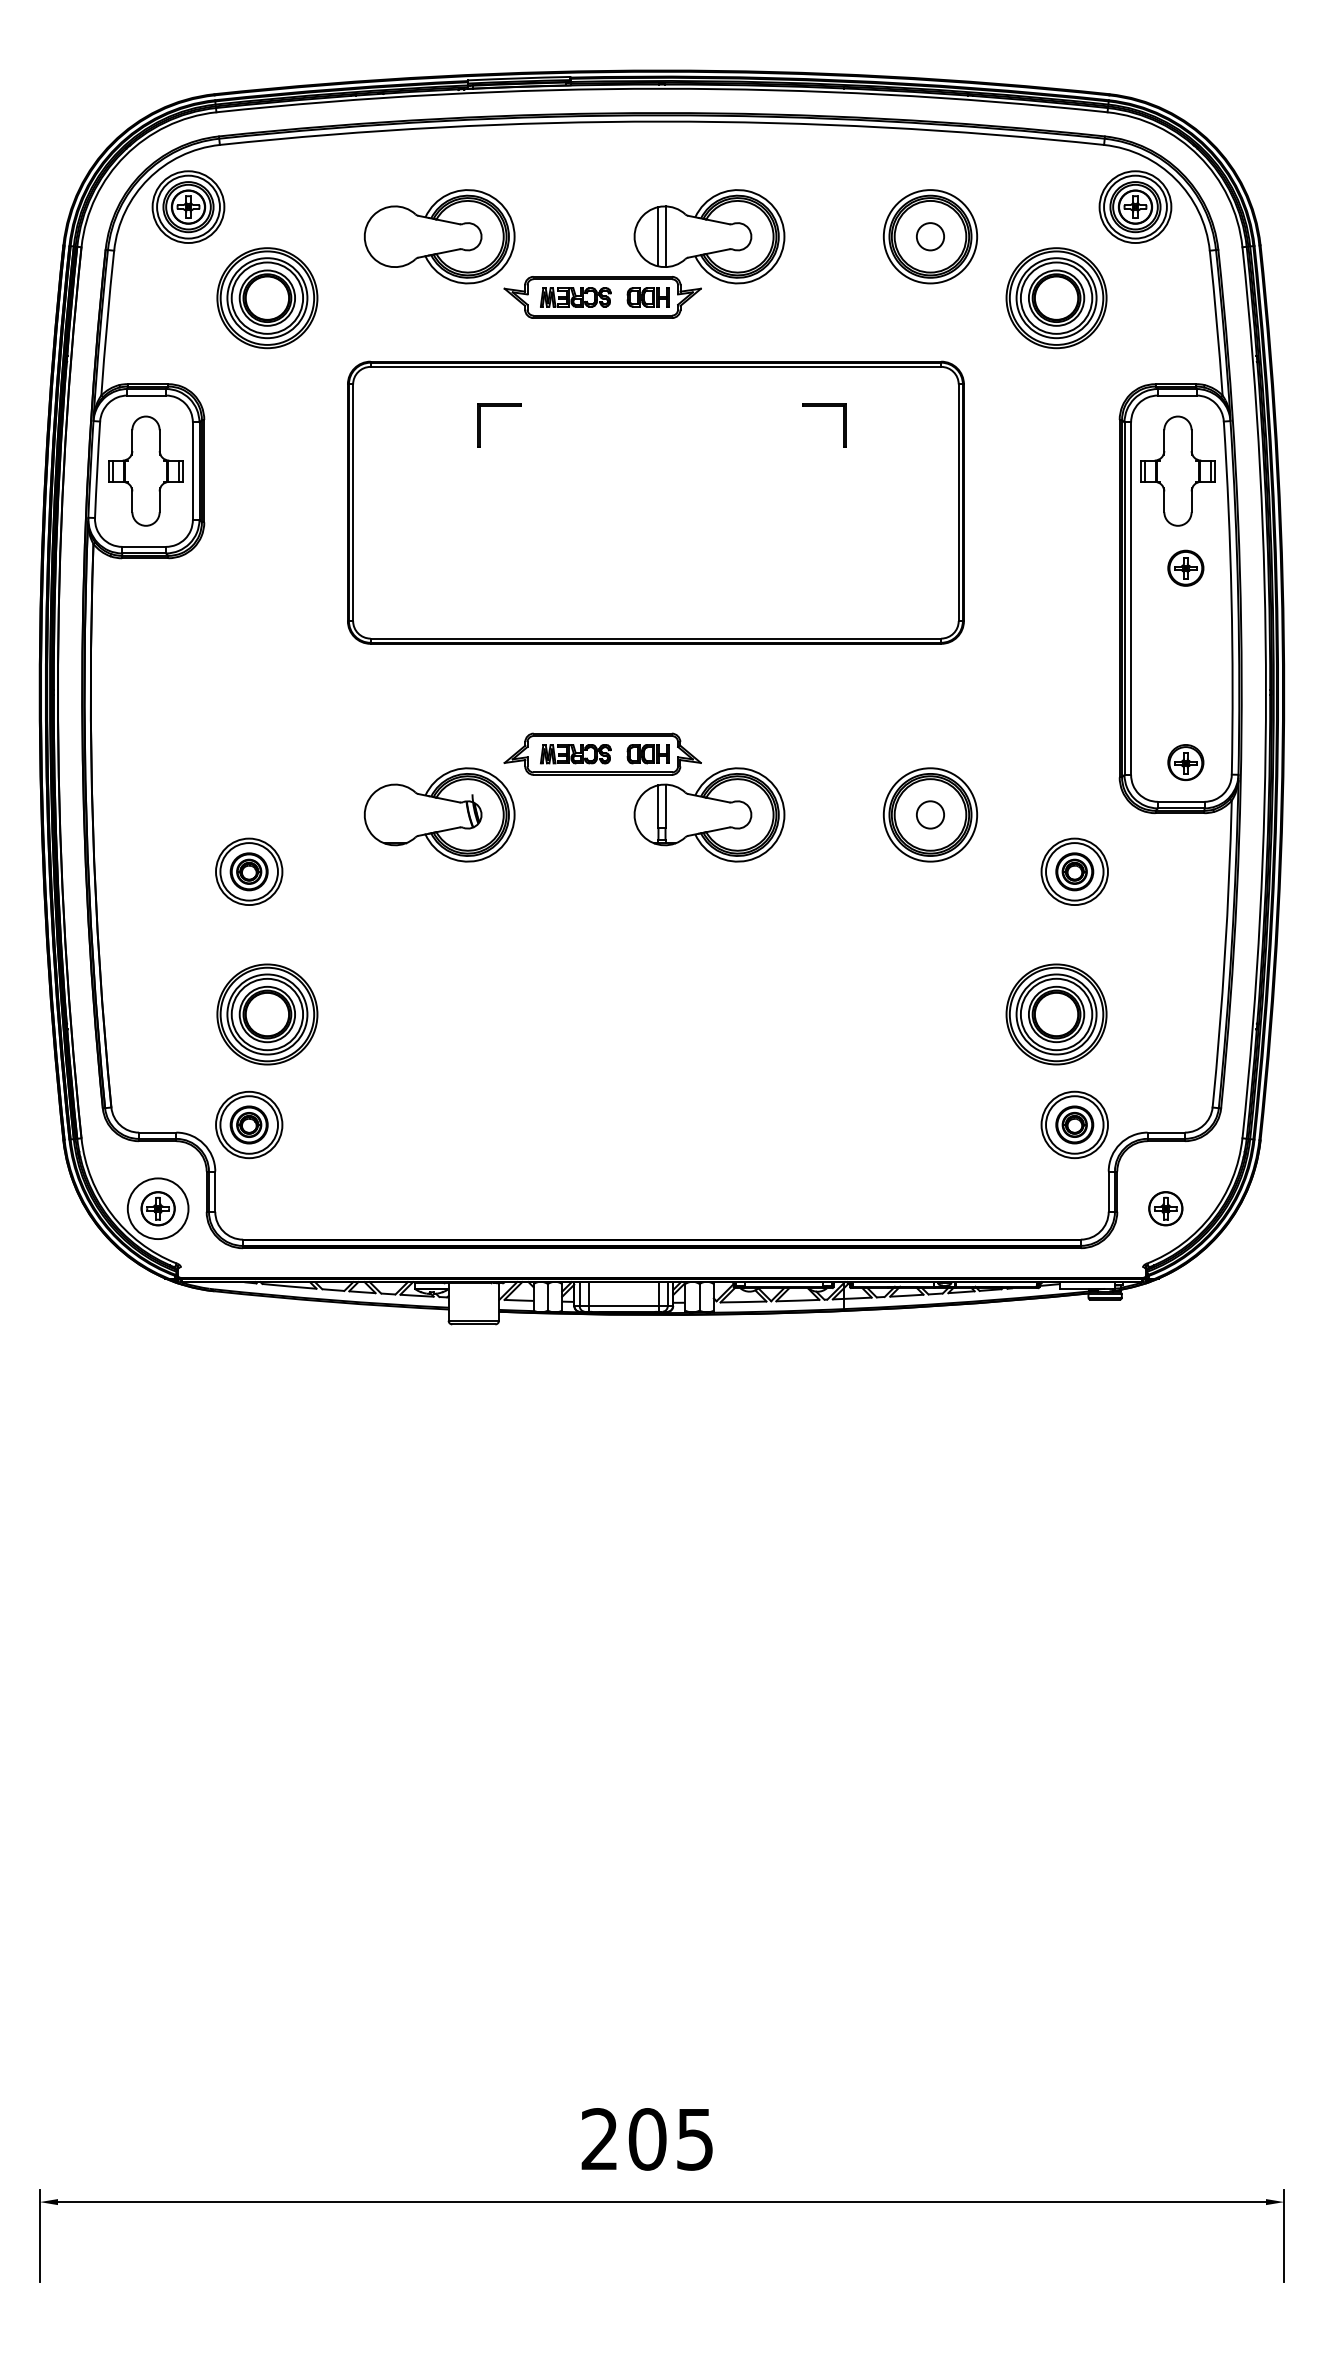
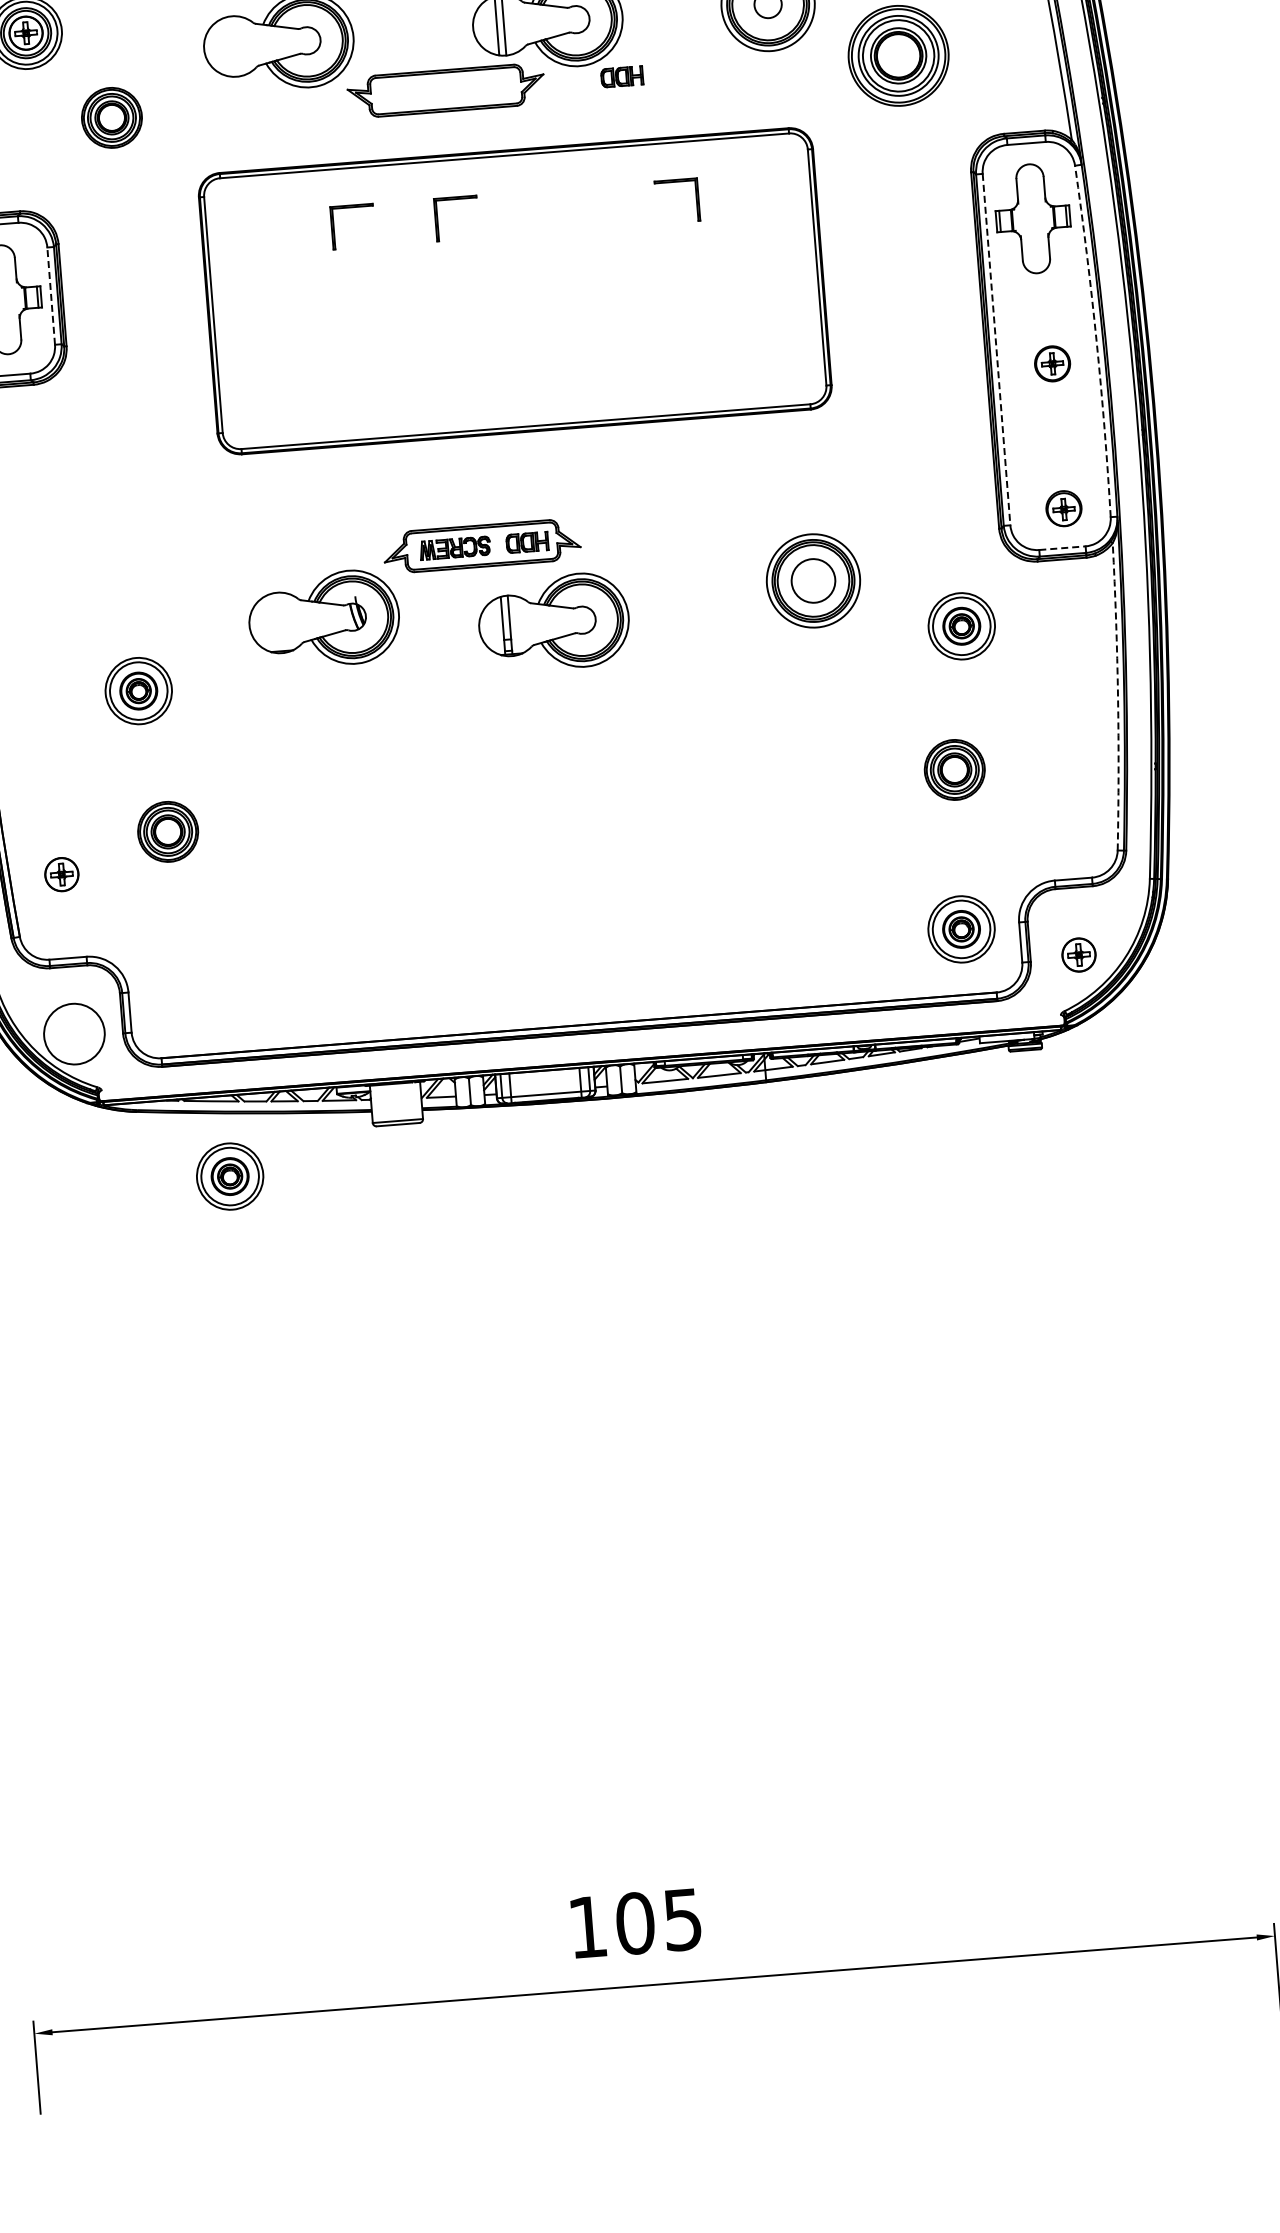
part: (575, 297) -> (419, 92), removed
part: (647, 297) -> (621, 77), moved
part: (267, 298) -> (112, 118), size x0.6
part: (603, 406) -> (455, 199), added
line: (192, 471) -> (50, 296), solid -> dashed
part: (1185, 567) -> (1052, 363), moved
arc: (1231, 597) -> (1096, 340), solid -> dashed
line: (1131, 599) -> (996, 350), solid -> dashed
line: (1181, 801) -> (1062, 547), solid -> dashed
part: (709, 814) -> (553, 621), moved
circle: (930, 814) -> (813, 580), size x1.6
arc: (1225, 954) -> (1118, 696), solid -> dashed
part: (267, 1014) -> (168, 831), size x0.6
part: (1056, 1014) -> (954, 769), size x0.6
part: (249, 1124) -> (230, 1176), moved
part: (1074, 1124) -> (961, 928), moved
part: (157, 1208) -> (61, 874), moved
text: (598, 2138) -> (586, 1926), 205 -> 105

